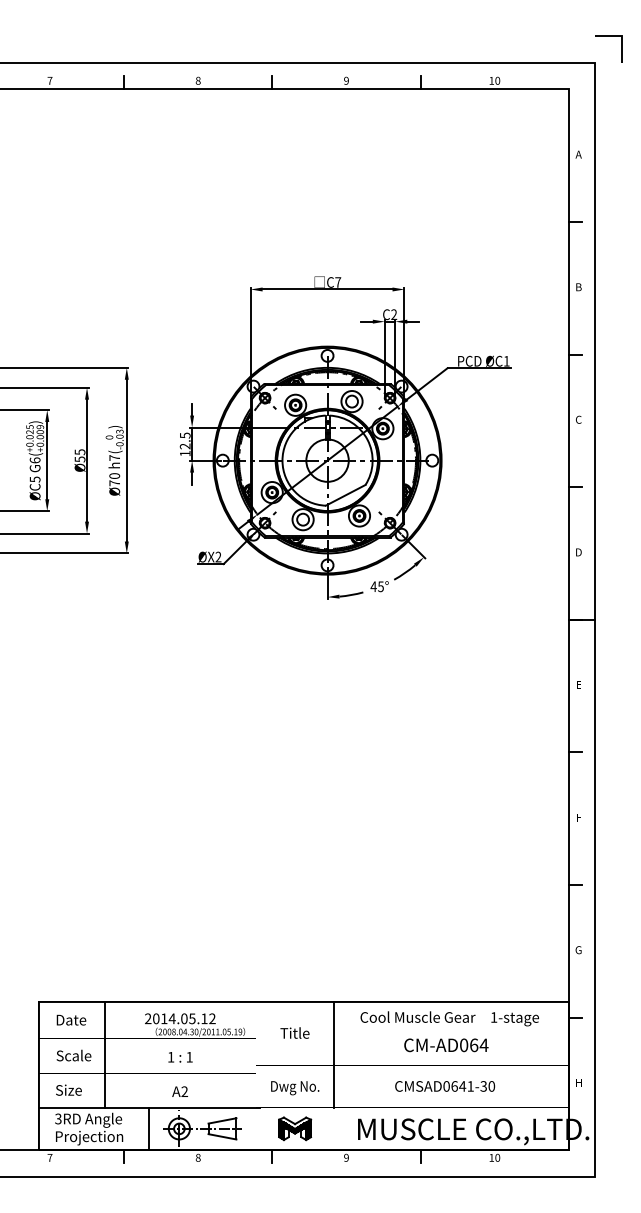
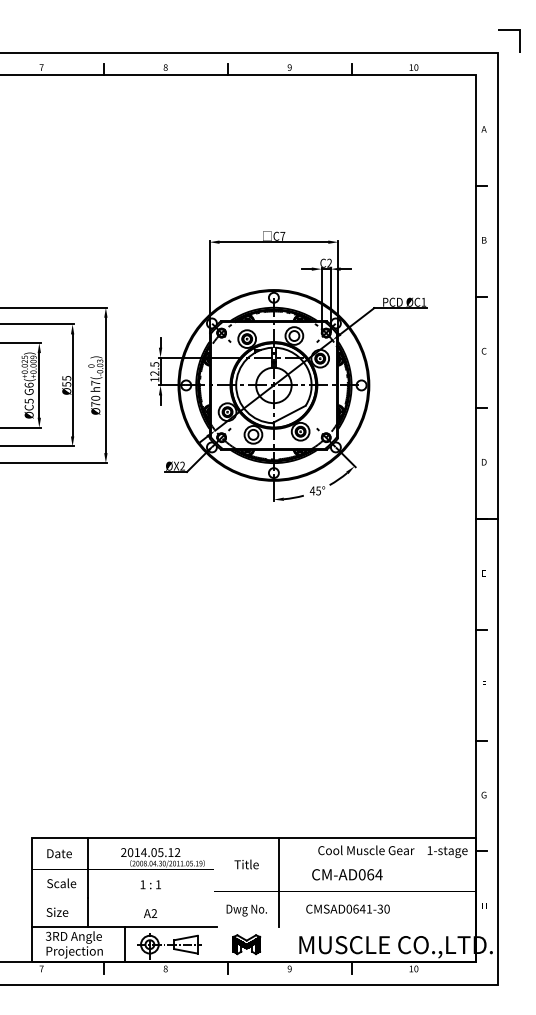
text: (449, 1018) -> (392, 851), moved
text: (446, 1045) -> (347, 874), moved
text: (445, 1086) -> (348, 909), moved

